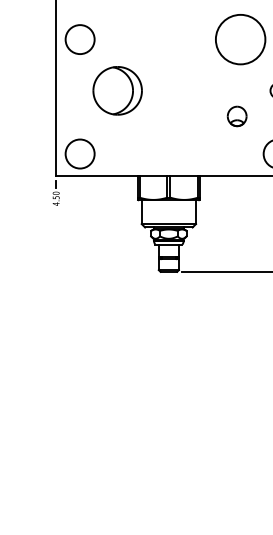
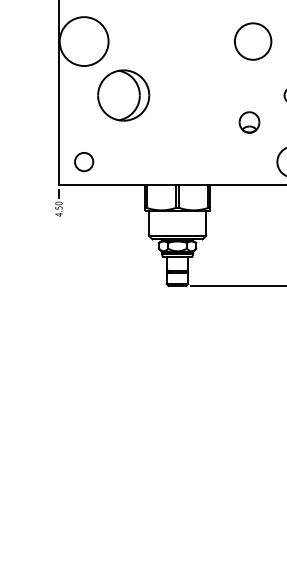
circle: (79, 39) -> (83, 41), size x1.6
circle: (240, 39) -> (252, 41), size x0.7
circle: (79, 153) -> (83, 161), size x0.6

